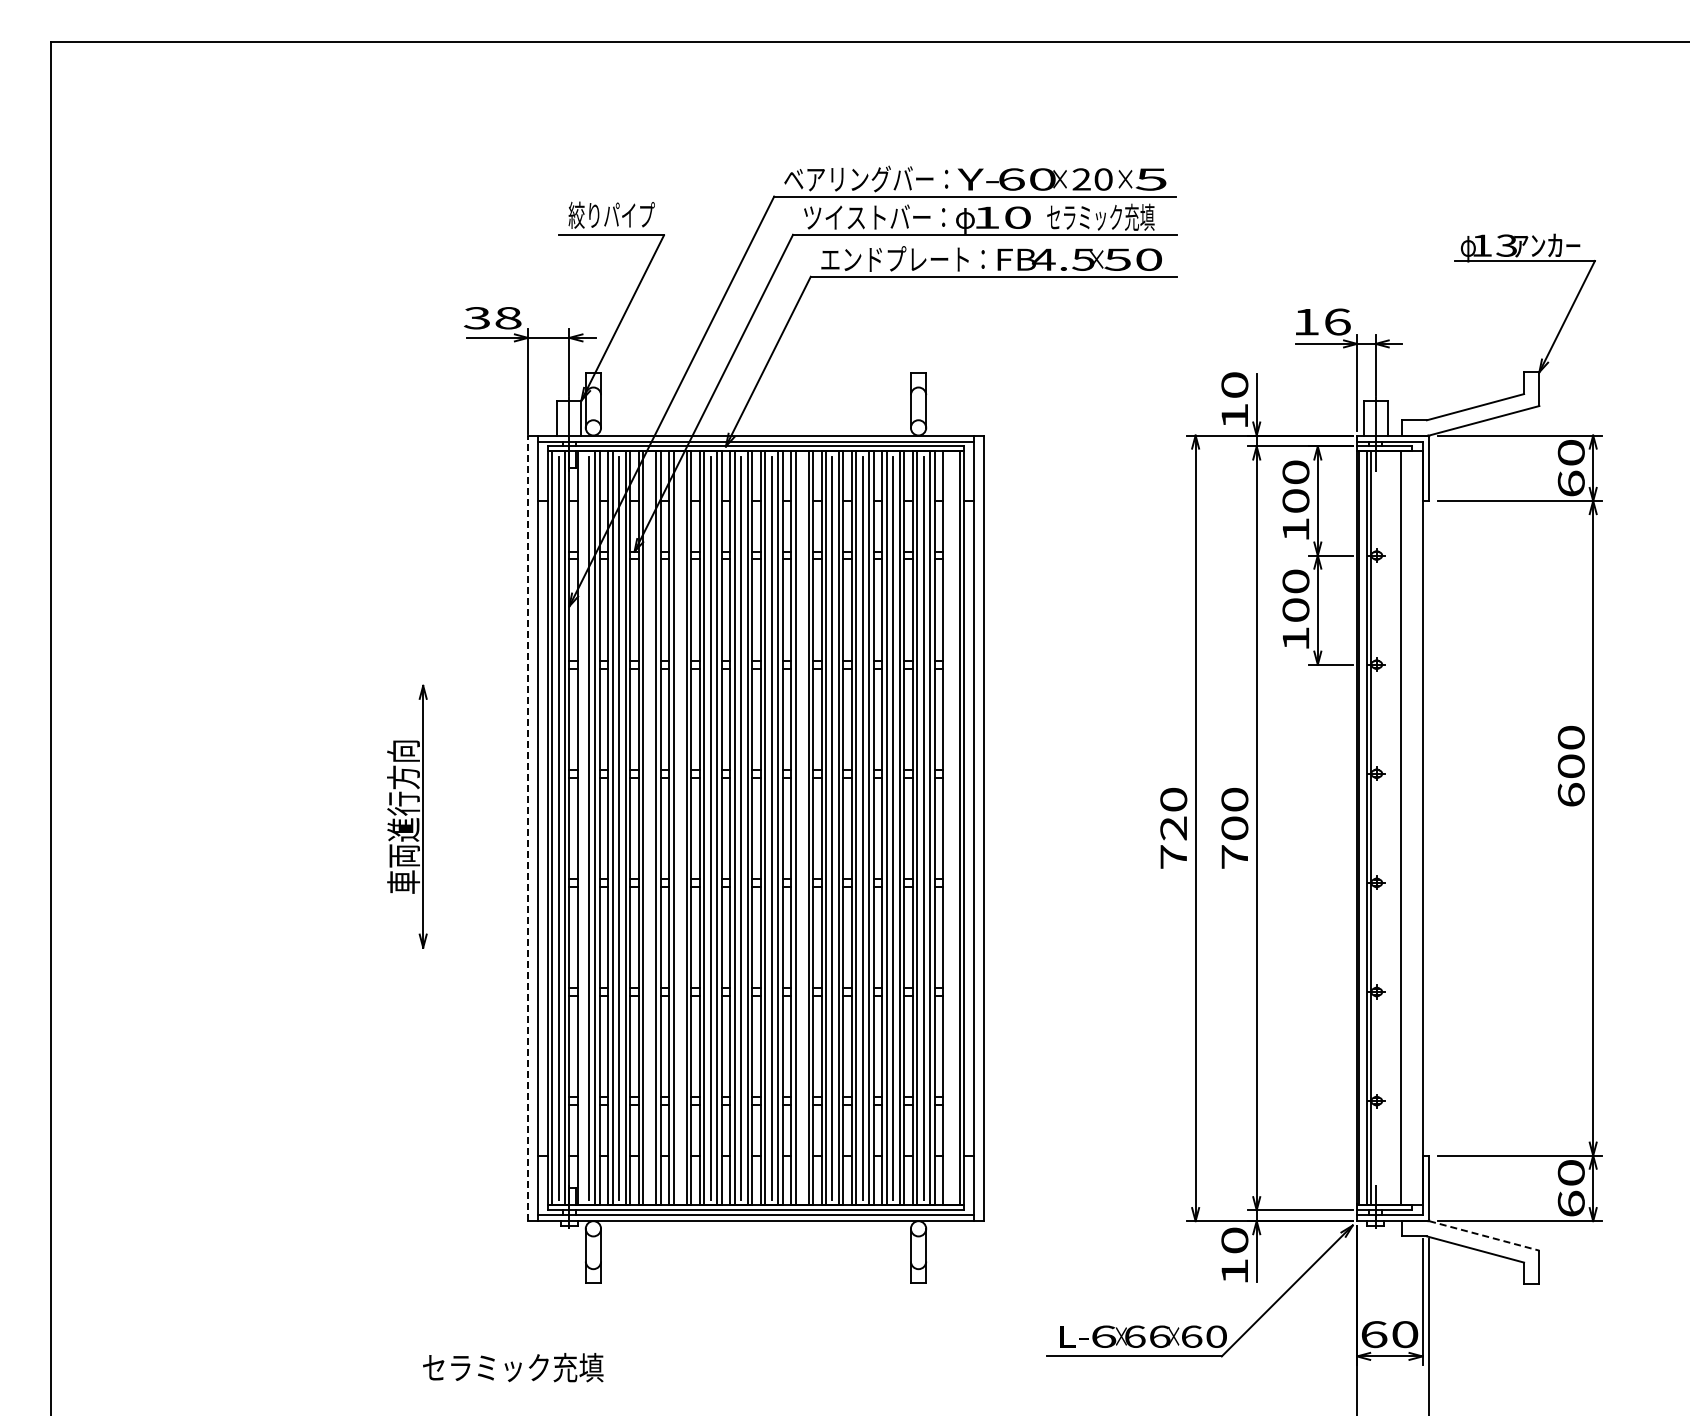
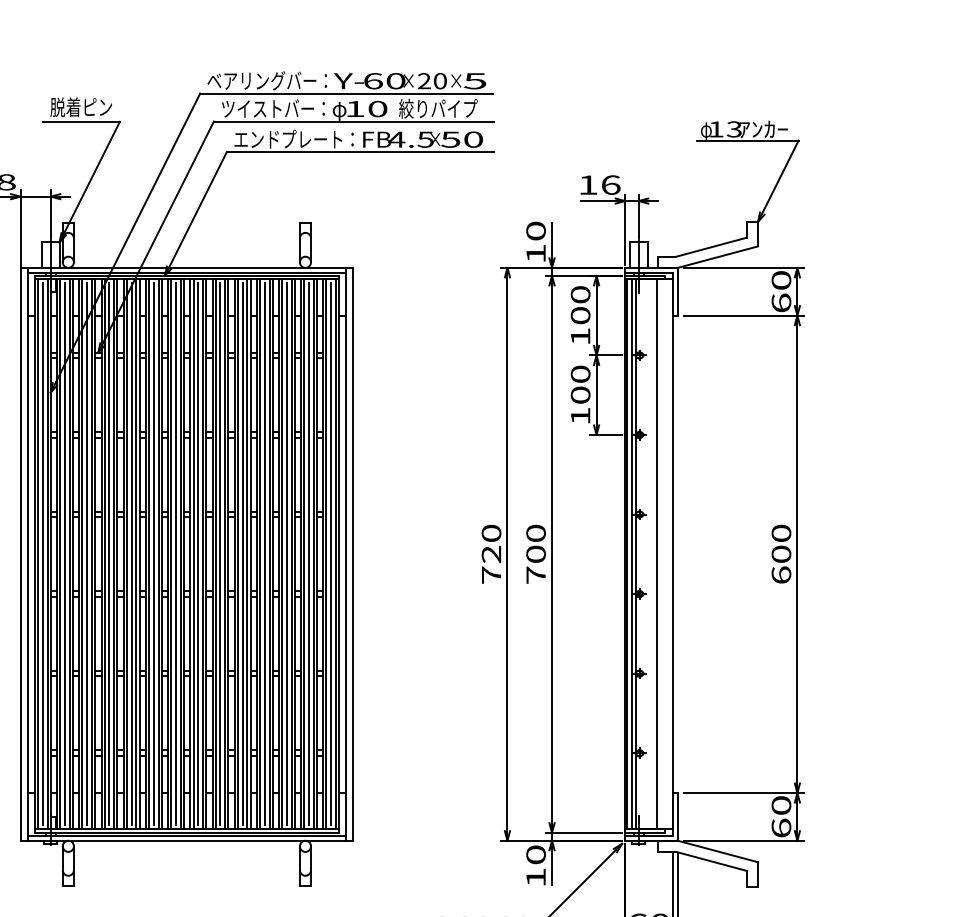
text: (611, 214) -> (81, 106), 絞りパイプ -> 脱着ピン
text: (1100, 217) -> (438, 108), セラミック充填 -> 絞りパイプ
text: (1570, 766) -> (780, 554), moved
line: (649, 827) -> (109, 553), added
line: (680, 827) -> (131, 553), added
line: (802, 827) -> (220, 553), added
line: (953, 827) -> (330, 553), added
line: (527, 828) -> (20, 554), dashed -> solid
line: (582, 828) -> (60, 554), added
line: (946, 828) -> (325, 554), added
line: (1484, 1236) -> (718, 851), dashed -> solid

